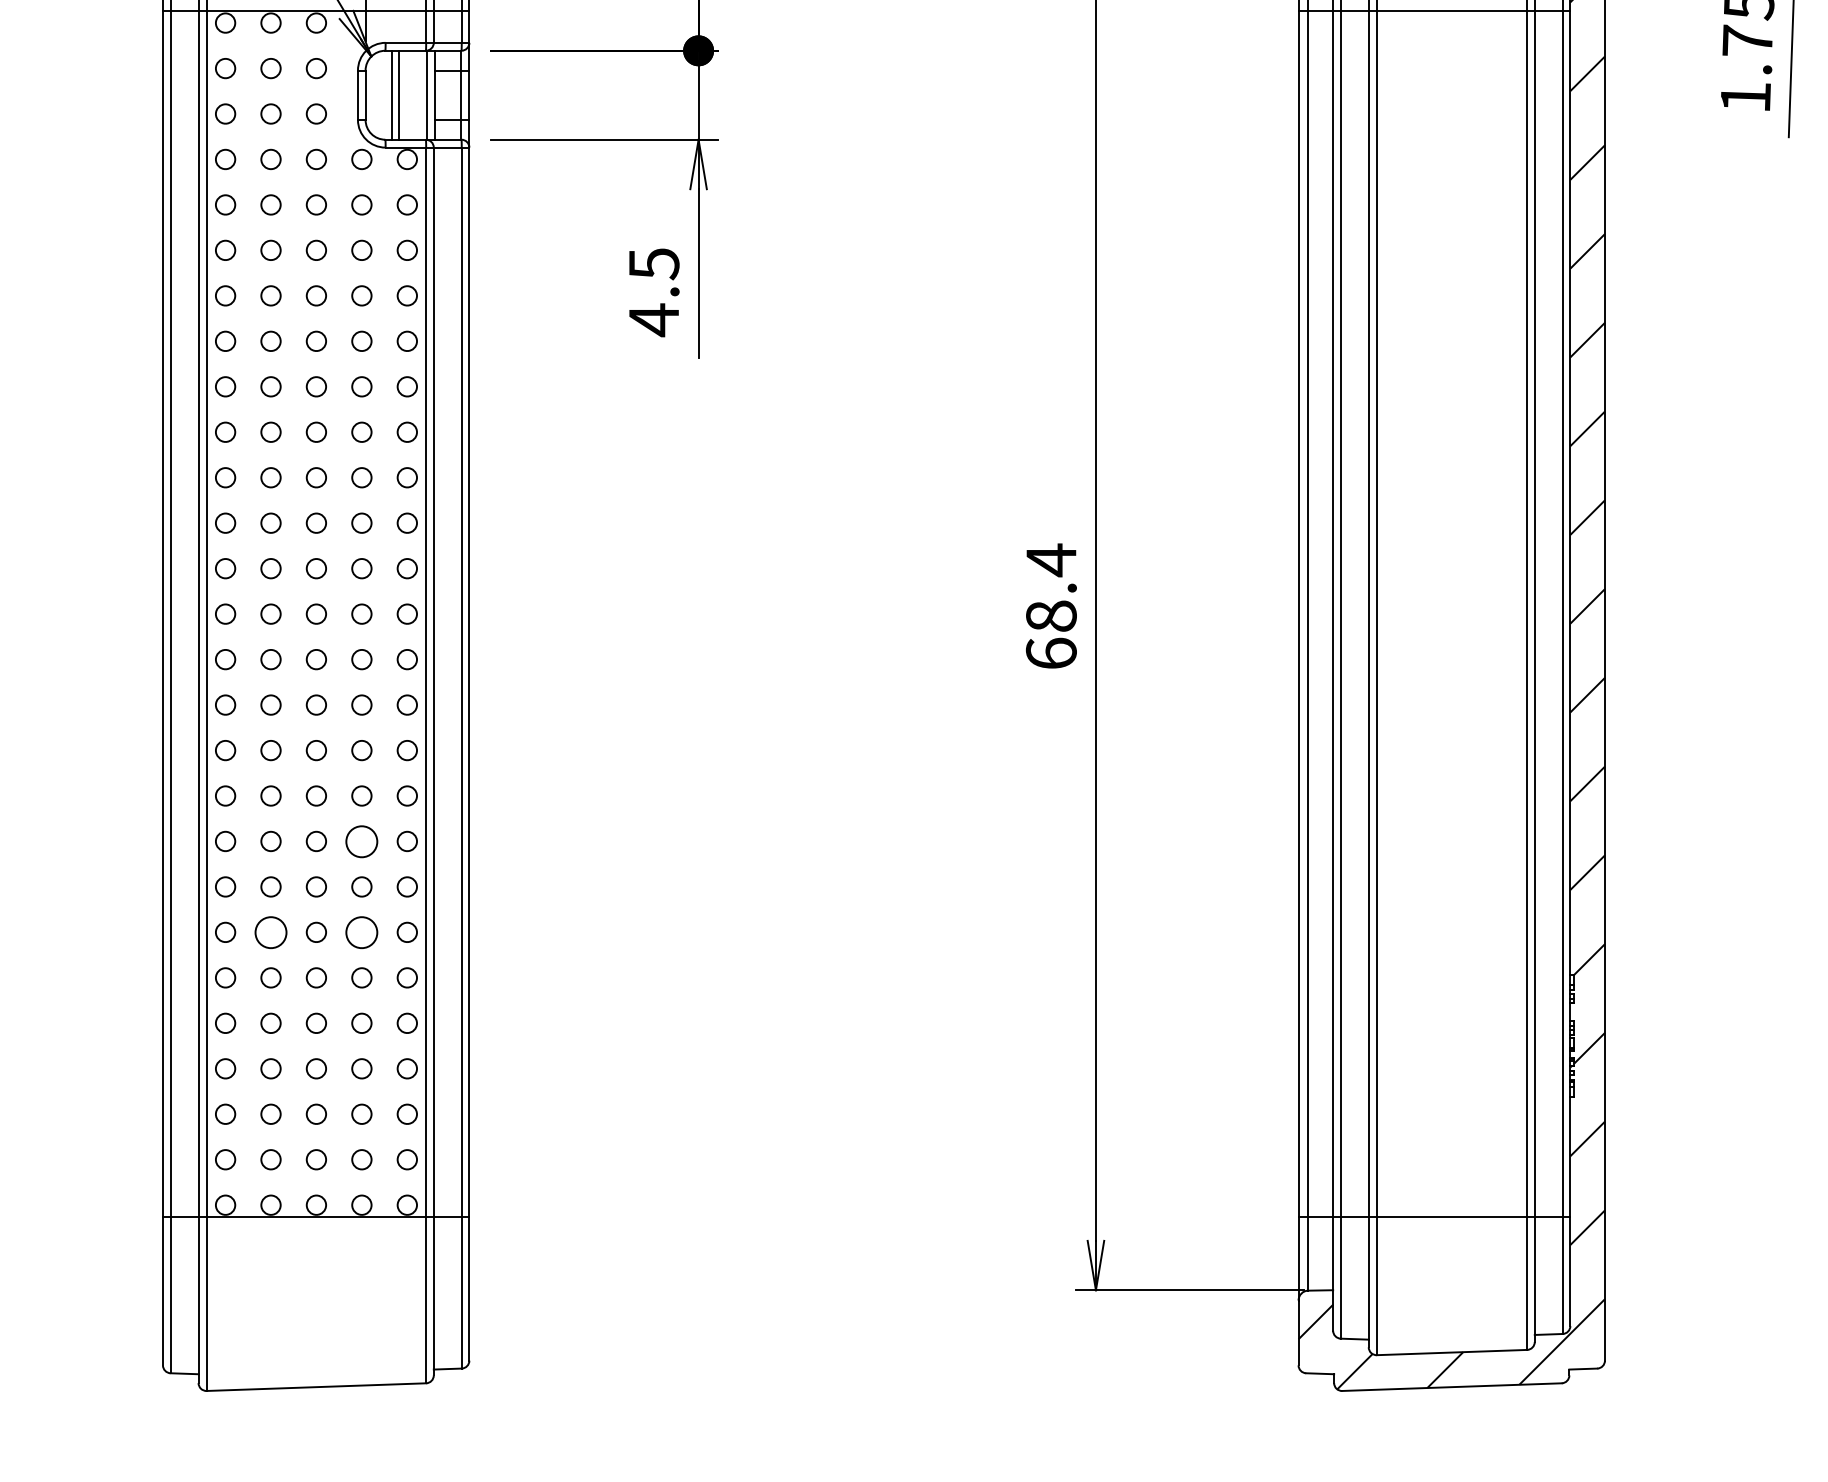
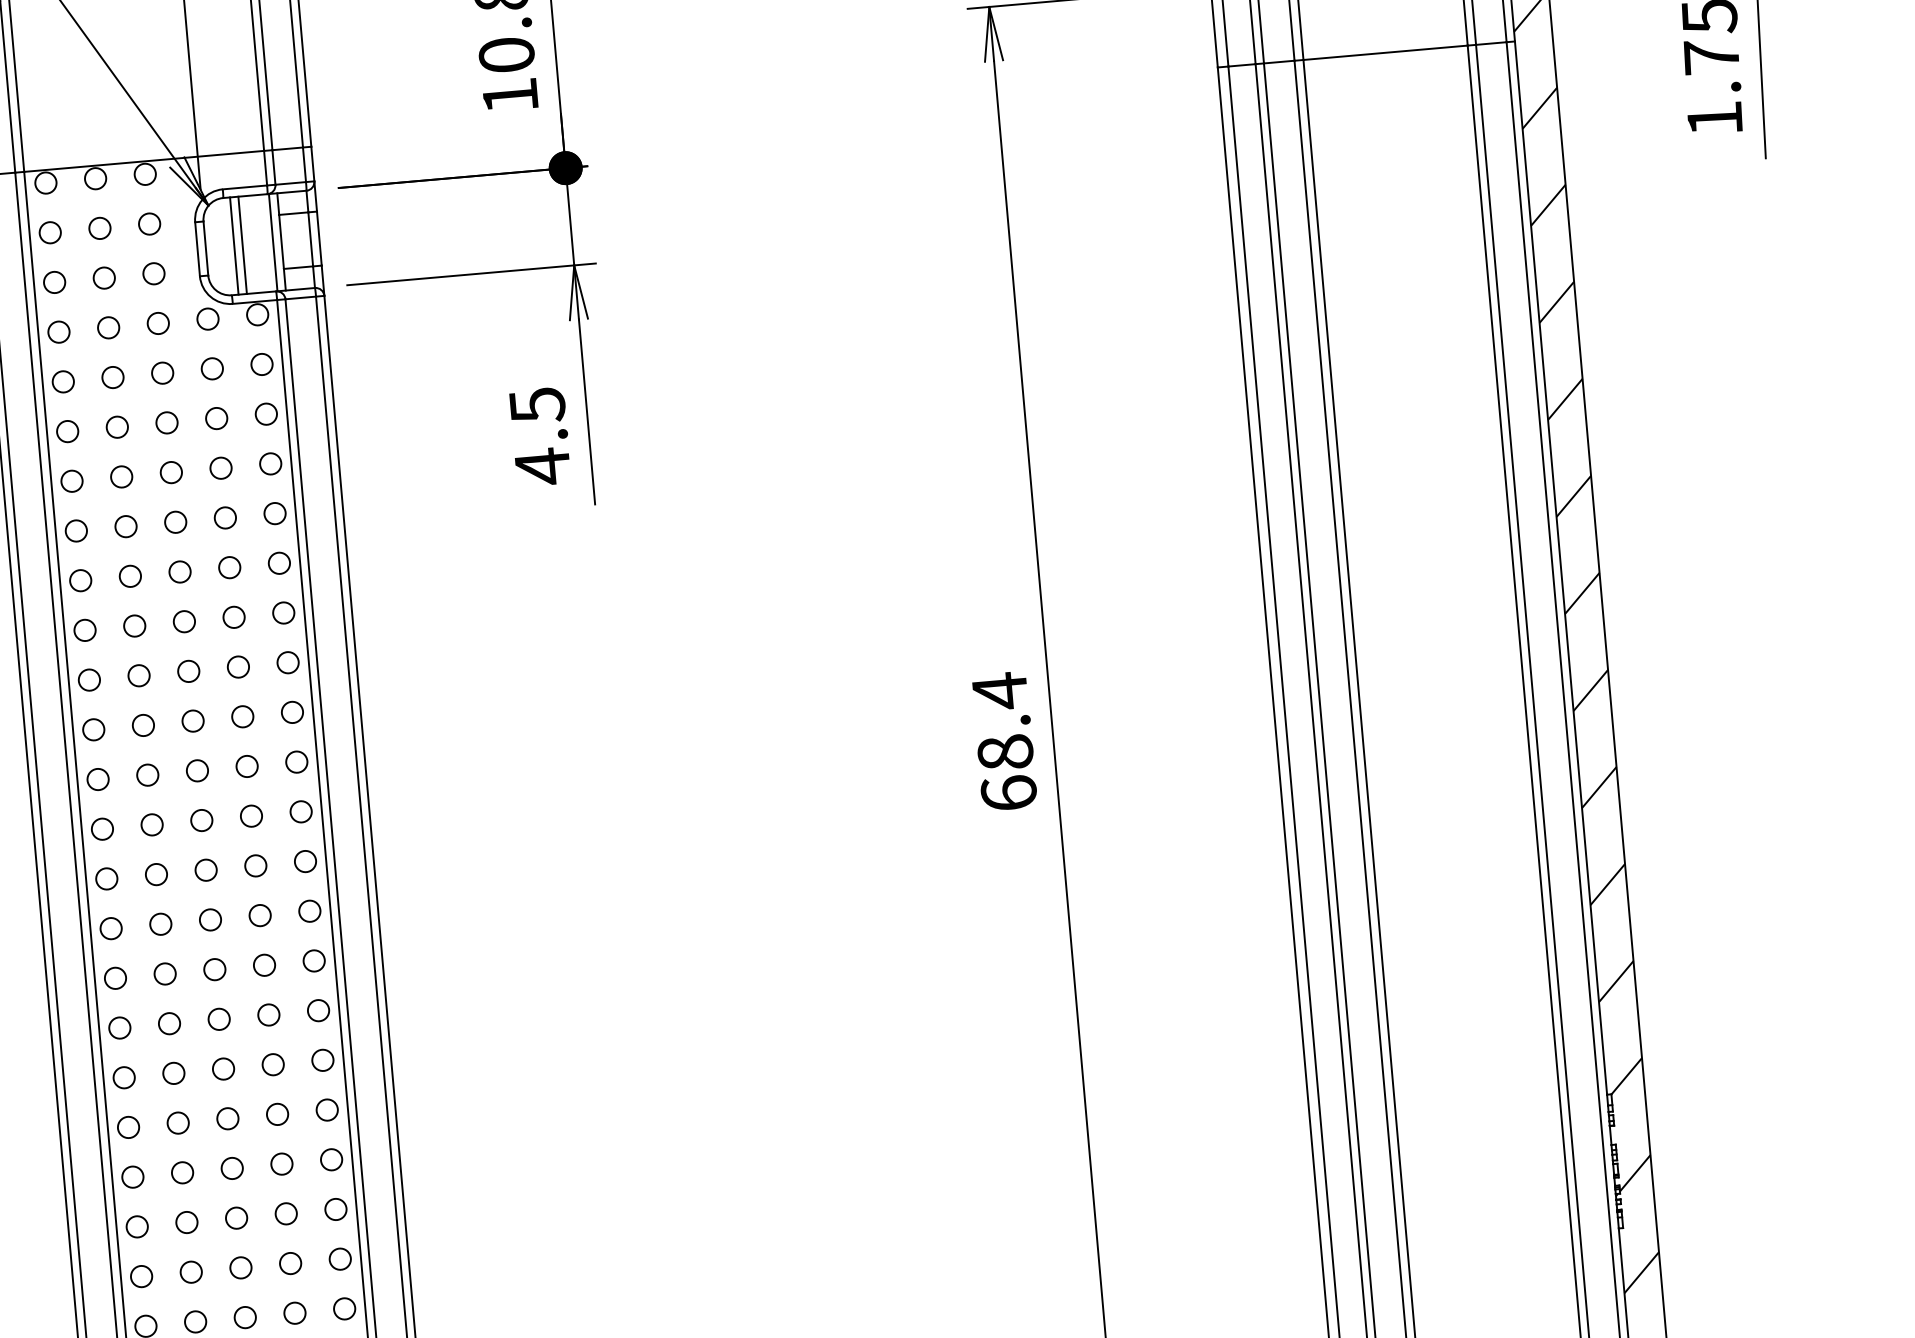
part: (361, 840) -> (272, 1063), size x0.62
part: (270, 931) -> (181, 1171), size x0.62
part: (361, 931) -> (281, 1163), size x0.62

